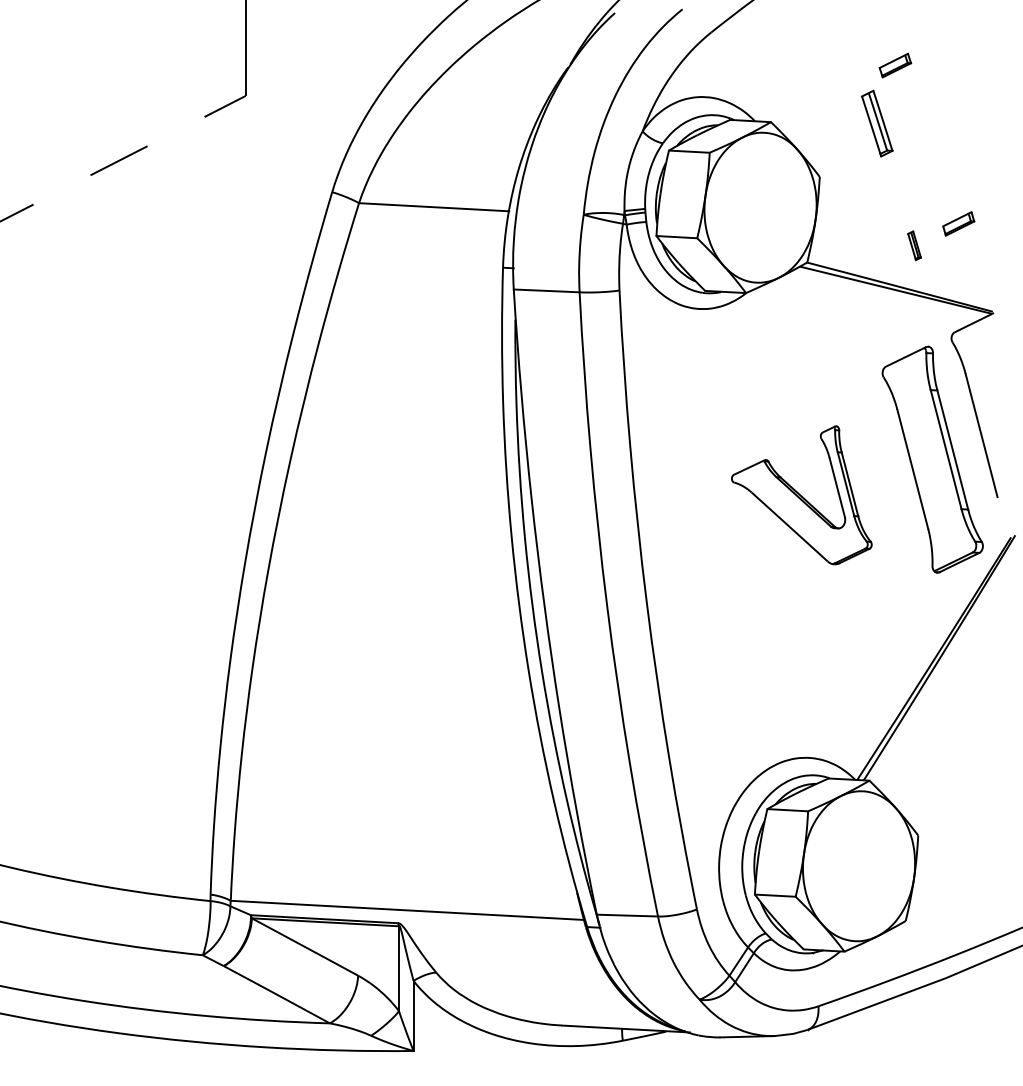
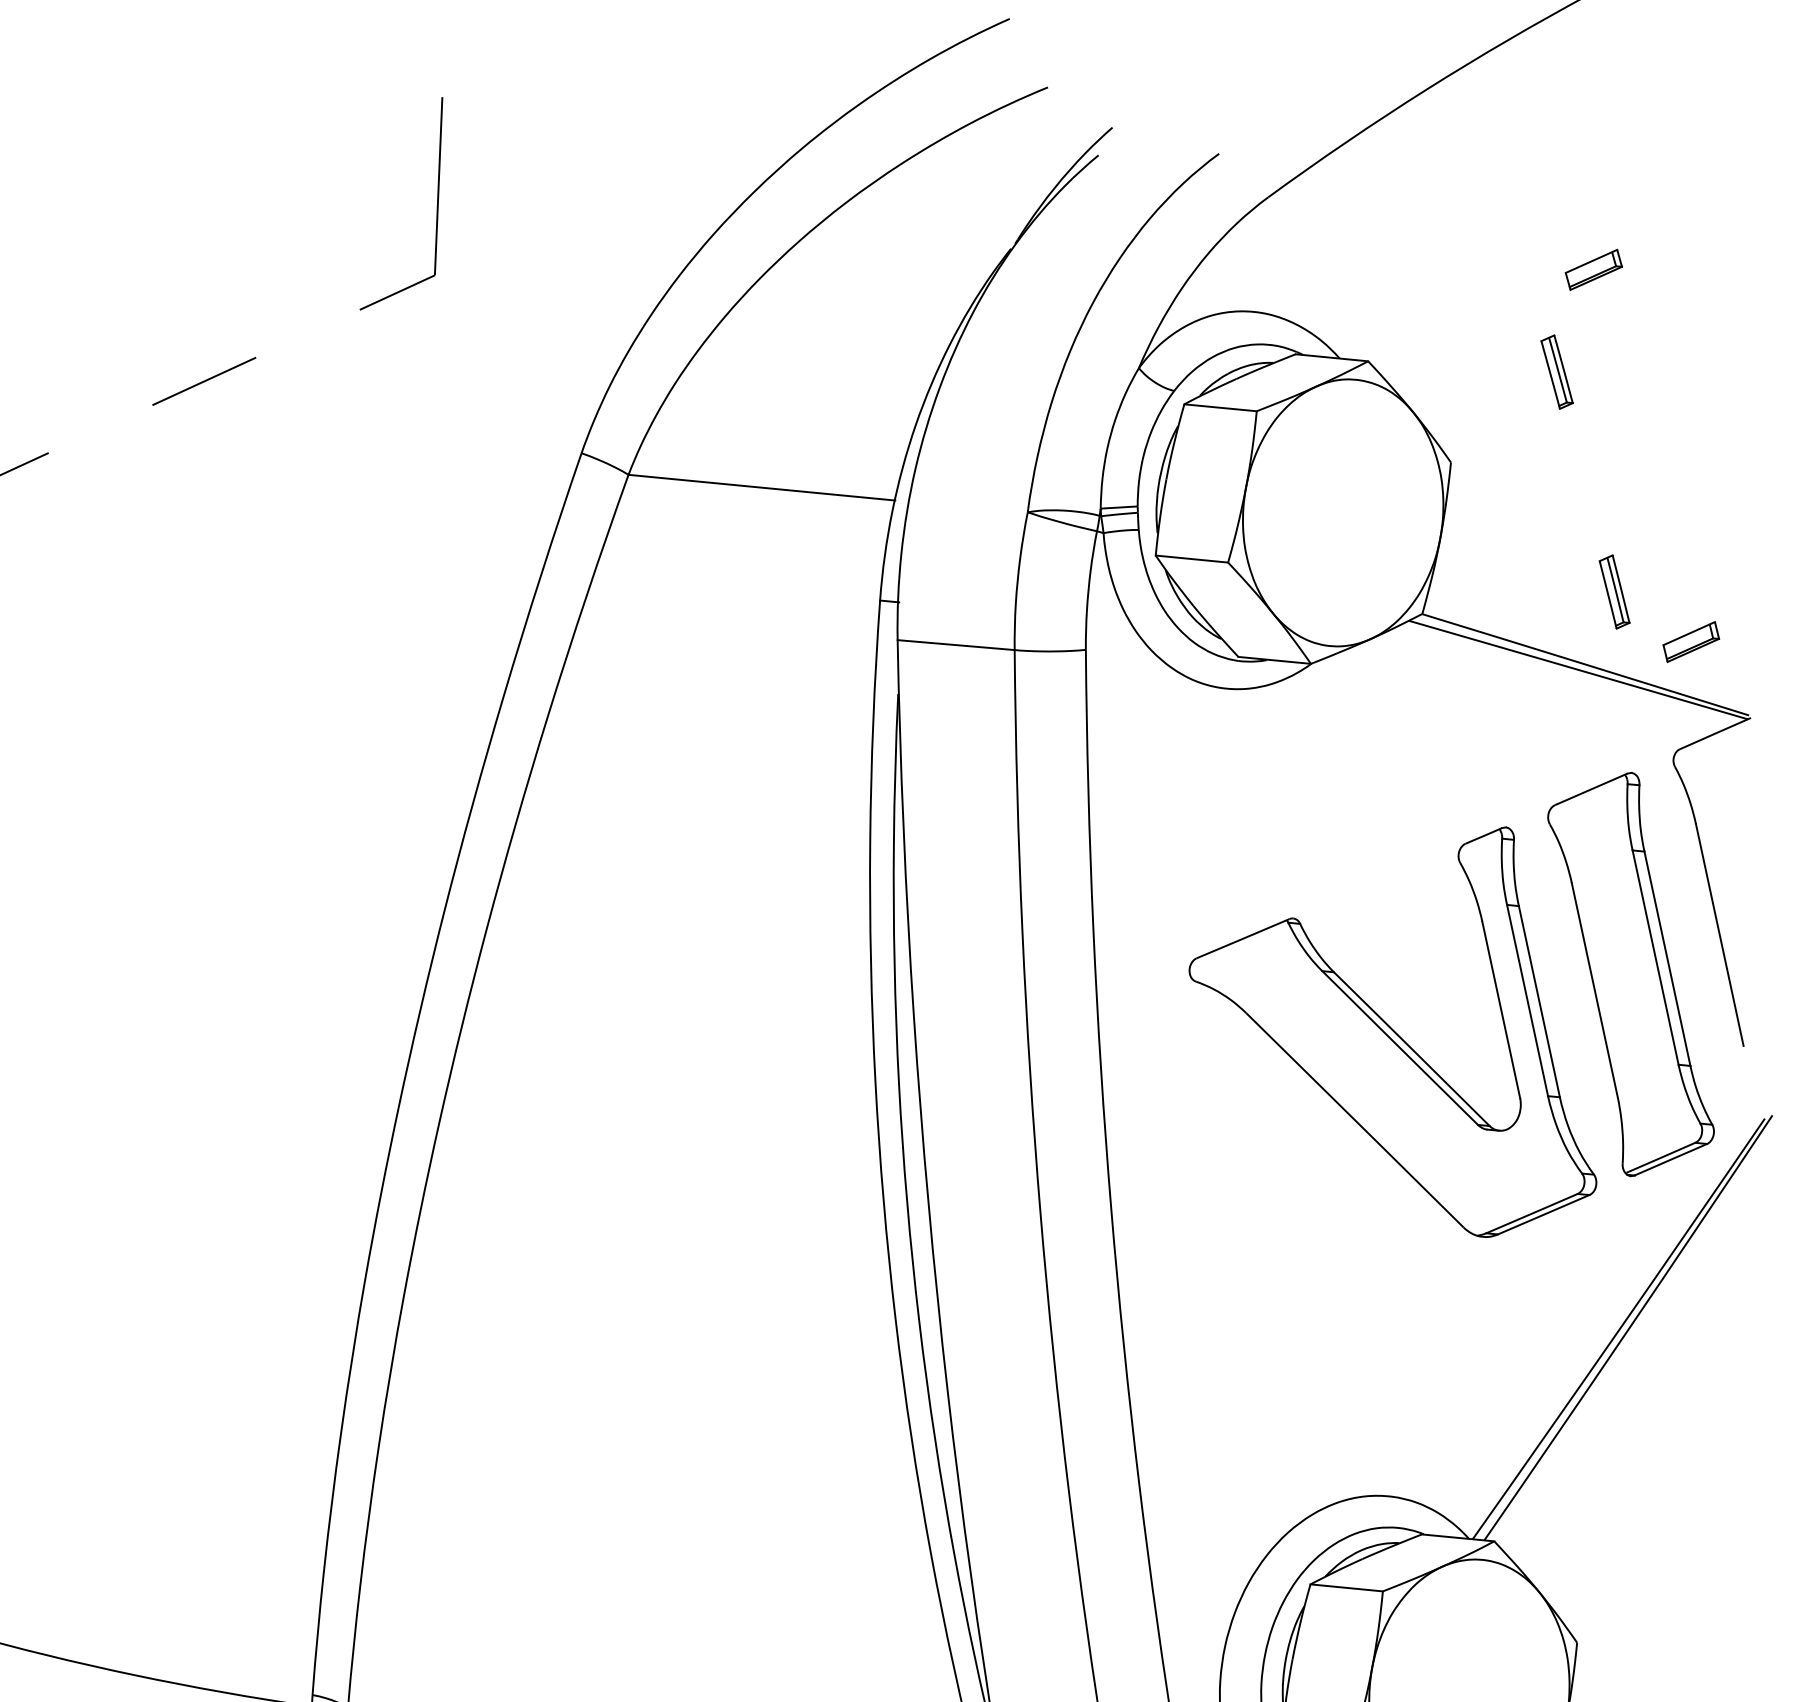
part: (876, 123) -> (1555, 371), size x0.62
part: (958, 223) -> (1690, 641), moved
part: (914, 245) -> (1614, 591), size x1.43
part: (801, 495) -> (1394, 1028), size x1.67

